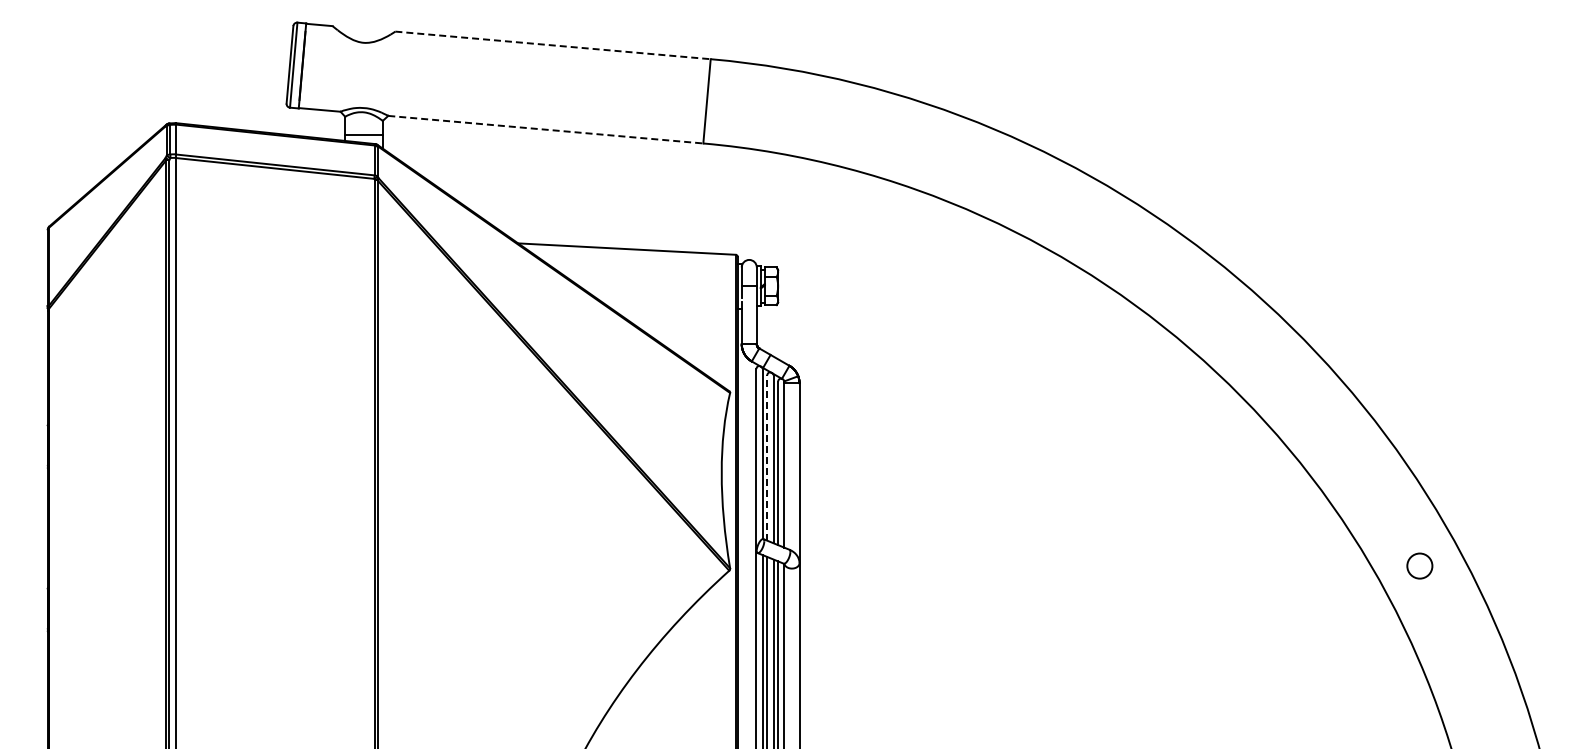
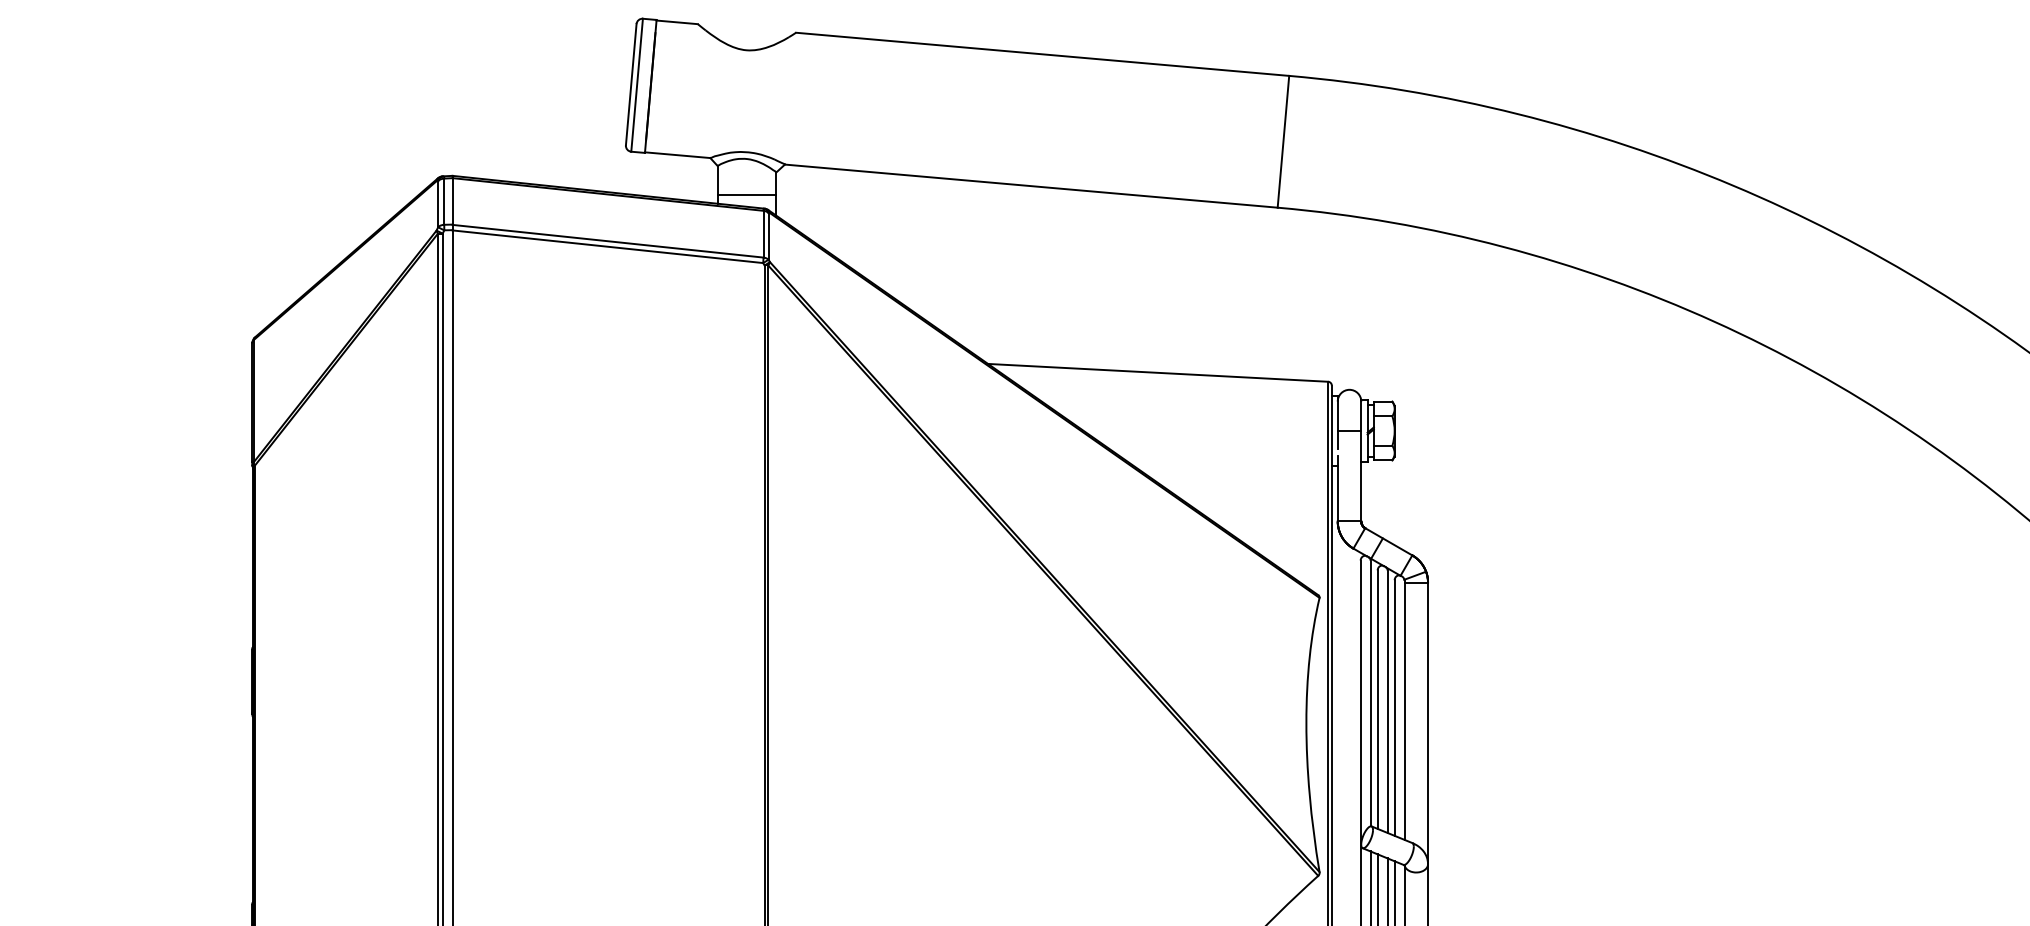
line: (553, 45) -> (1043, 54), dashed -> solid
line: (546, 129) -> (1032, 185), dashed -> solid
line: (767, 458) -> (1378, 700), dashed -> solid

